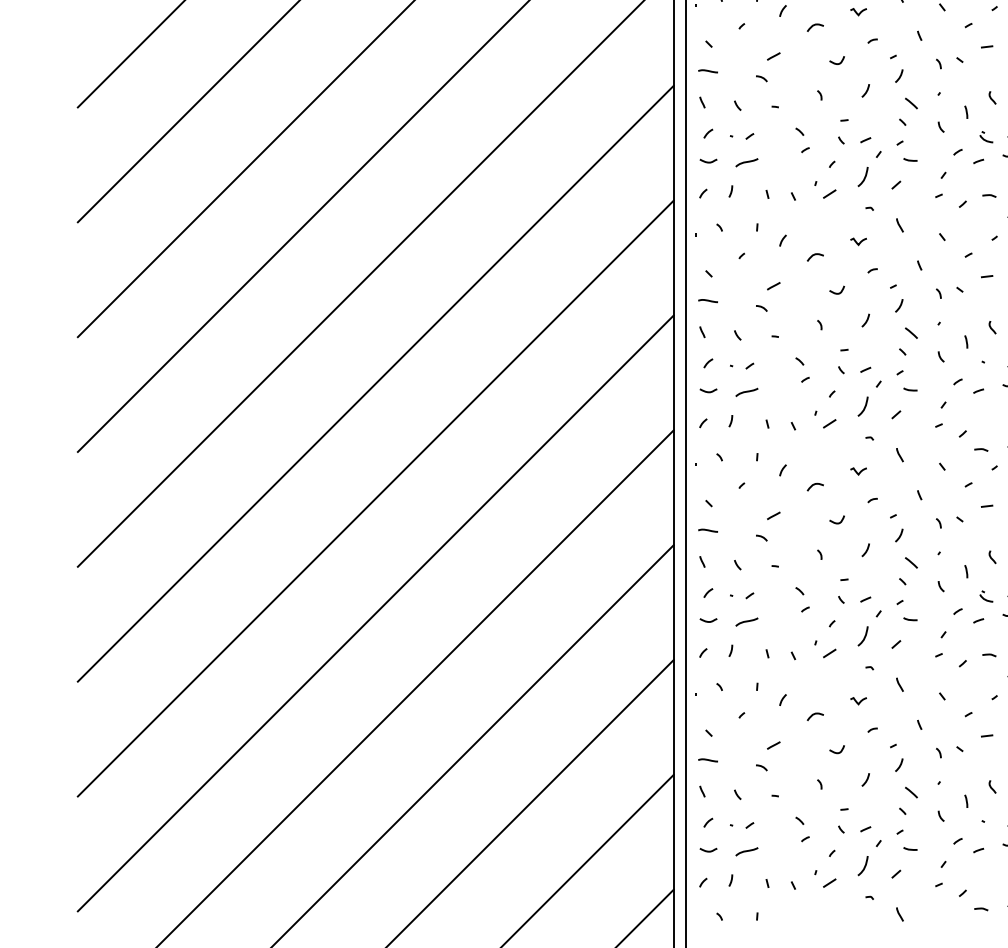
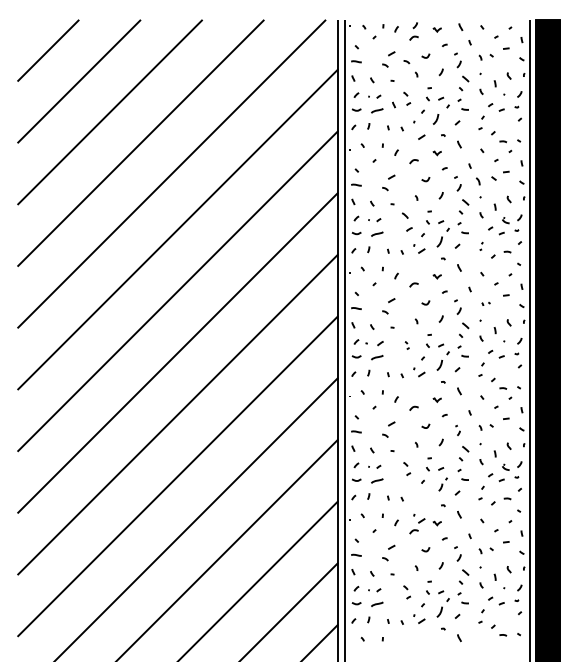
part: (948, 62) -> (485, 180), size x1.4
part: (801, 140) -> (406, 222), size x1.4
part: (940, 185) -> (481, 246), size x0.6
part: (948, 291) -> (485, 303), size x0.6
part: (741, 366) -> (374, 343), size x1.4
part: (803, 369) -> (407, 345), size x0.6
part: (896, 528) -> (457, 430), size x0.7
part: (868, 628) -> (442, 484), size x0.7
part: (825, 648) -> (419, 518), moved

